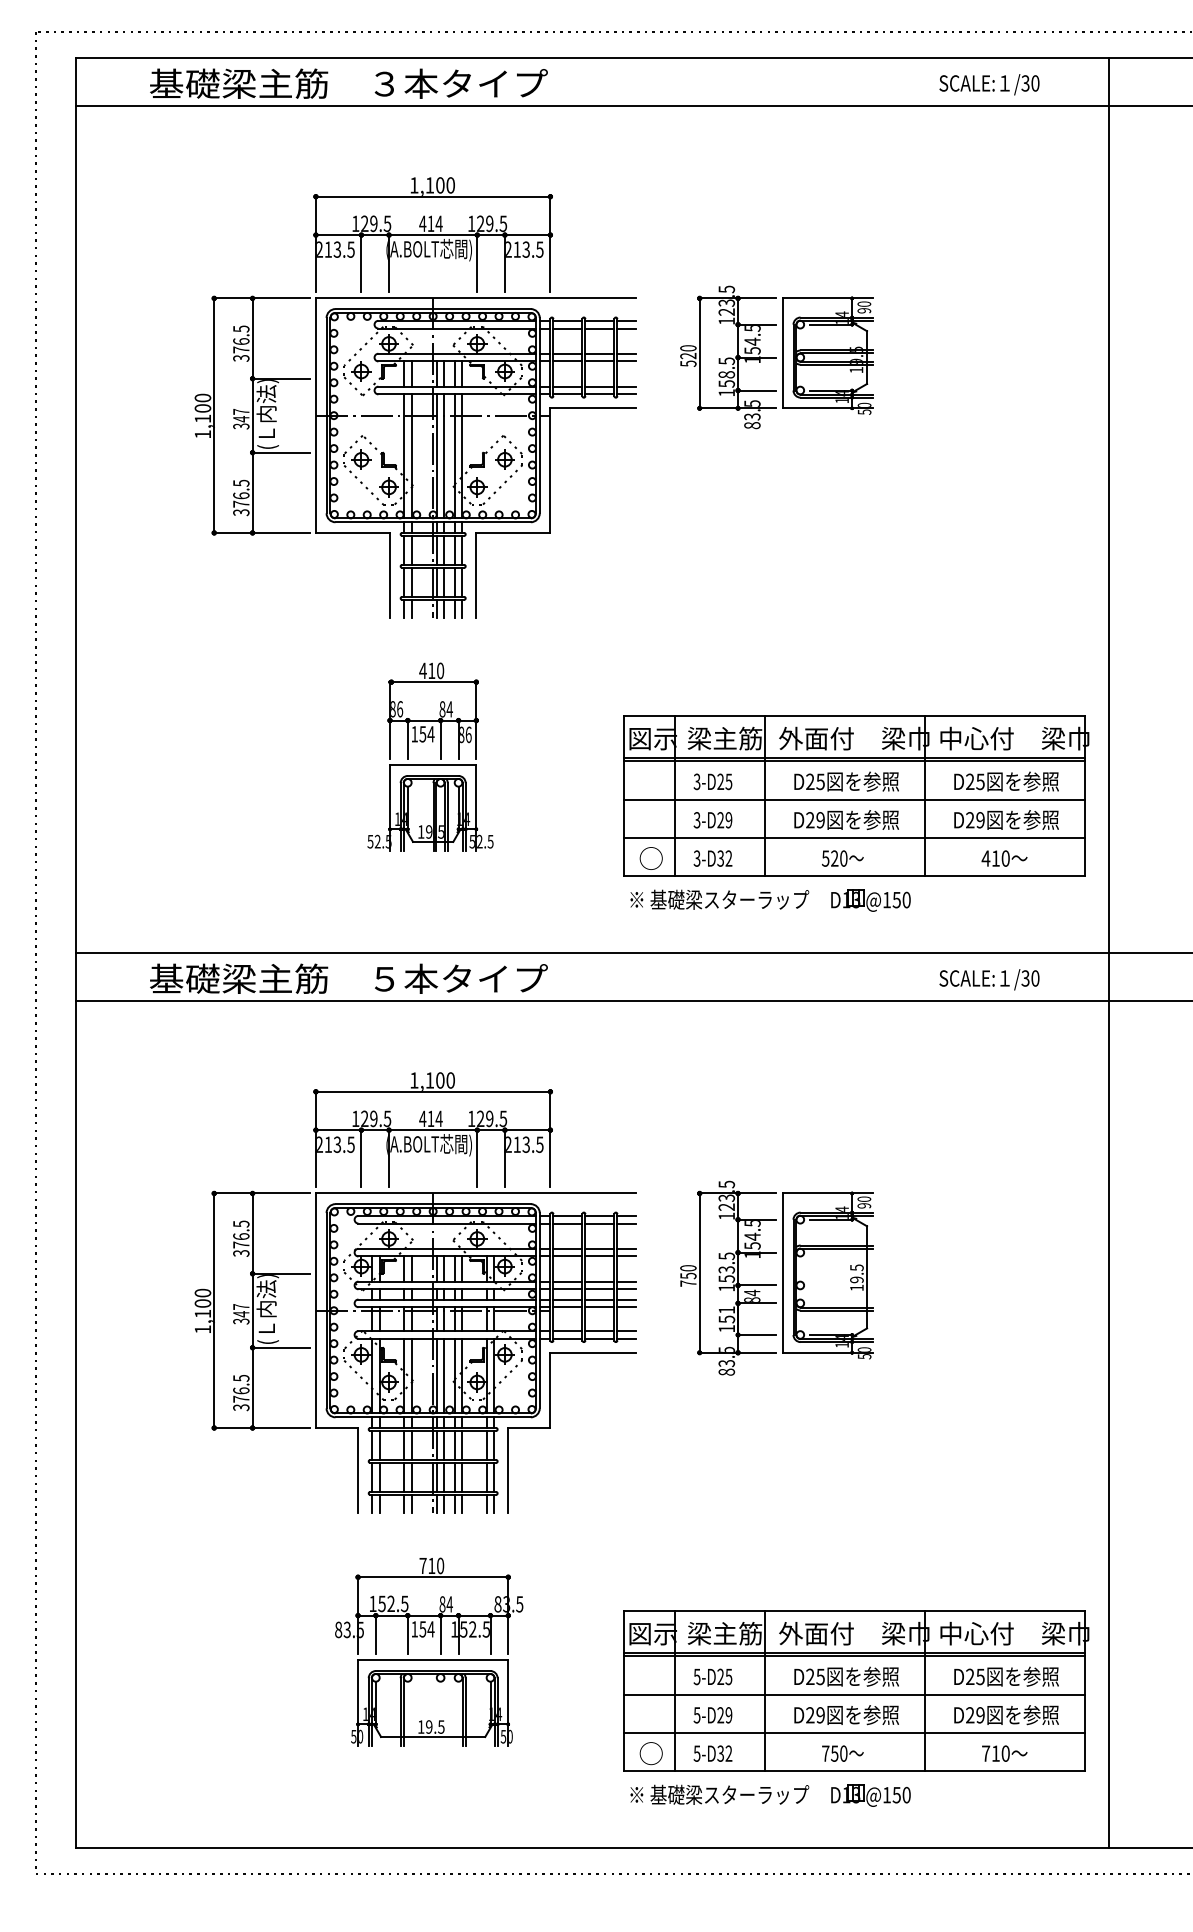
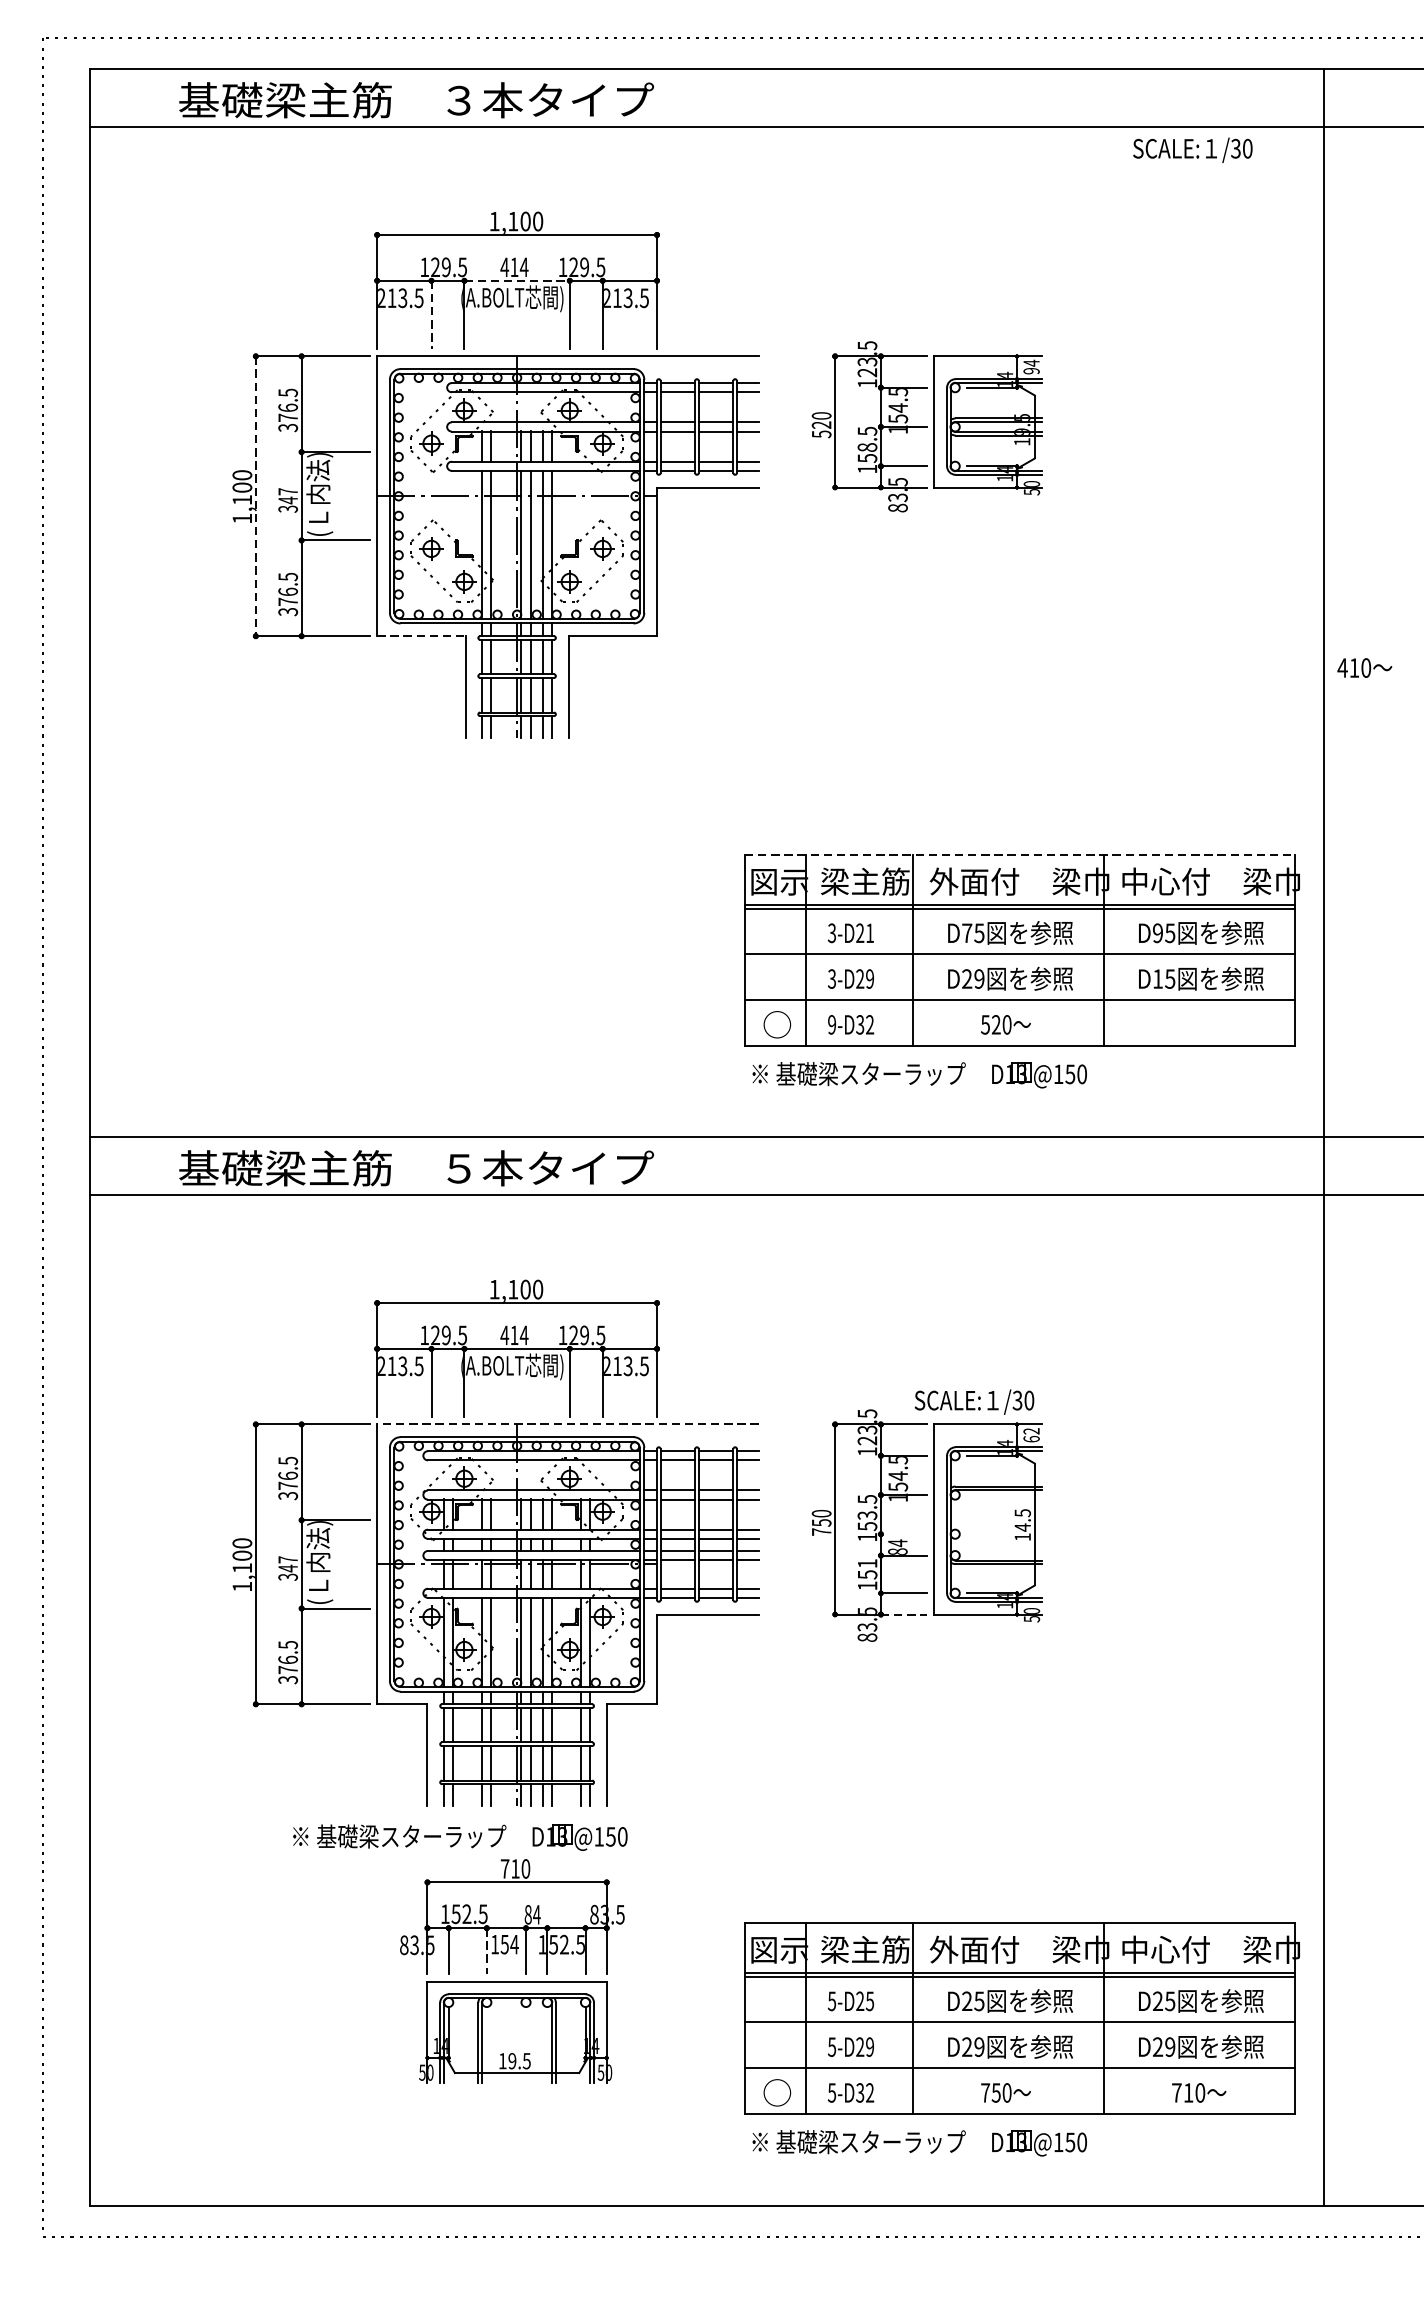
text: (989, 84) -> (1192, 150), moved
line: (433, 235) -> (517, 281), solid -> dashed
line: (361, 264) -> (431, 315), solid -> dashed
text: (864, 304) -> (1031, 363), 90 -> 94
line: (214, 416) -> (256, 497), solid -> dashed
line: (353, 532) -> (422, 635), solid -> dashed
line: (854, 716) -> (1019, 855), solid -> dashed
part: (430, 764) -> (513, 912), removed
text: (728, 781) -> (869, 932), 3-D25 -> 3-D21
text: (810, 781) -> (967, 932), D25 -> D75
text: (970, 782) -> (1158, 934), D25 -> D95
text: (975, 820) -> (1164, 979), D29 -> D15
text: (696, 858) -> (831, 1024), 3-D32 -> 9-D32
text: (1004, 858) -> (1364, 667), moved
text: (989, 979) -> (974, 1401), moved
line: (475, 1193) -> (567, 1424), solid -> dashed
text: (864, 1202) -> (1031, 1435), 90 -> 62
text: (856, 1279) -> (1022, 1527), 19.5 -> 14.5
line: (757, 1285) -> (904, 1534), removed
line: (757, 1352) -> (904, 1614), solid -> dashed
part: (385, 1539) -> (460, 1837), added
line: (407, 1635) -> (486, 1951), solid -> dashed

